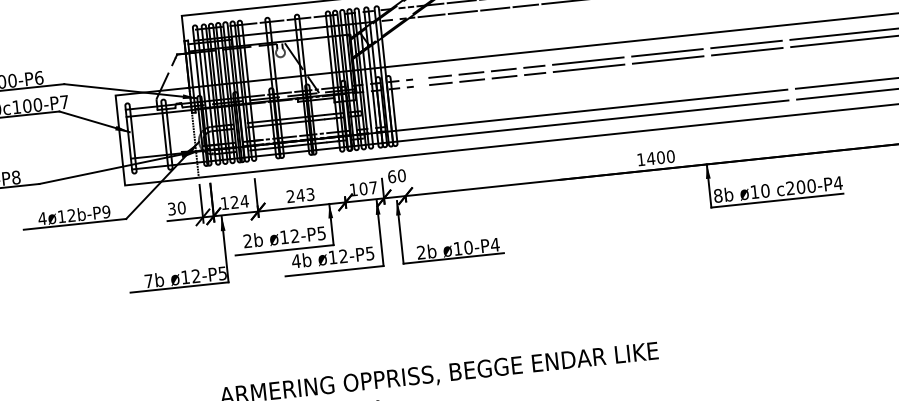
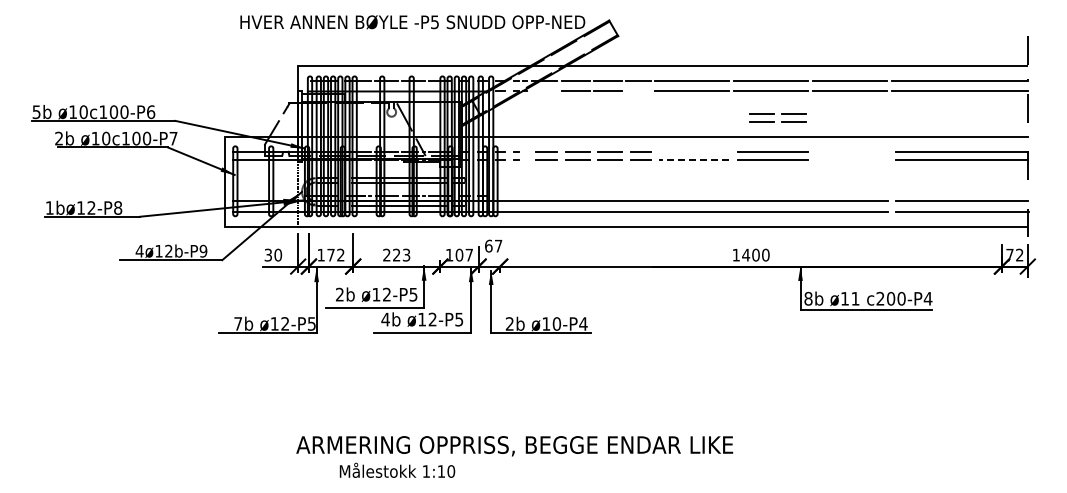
line: (525, 5) -> (638, 91), removed
line: (431, 15) -> (544, 91), removed
part: (668, 17) -> (777, 117), added
line: (745, 44) -> (851, 152), removed
line: (746, 51) -> (851, 159), removed
line: (588, 61) -> (694, 152), removed
line: (588, 68) -> (693, 159), solid -> dashed
text: (401, 175) -> (498, 245), 60 -> 67
text: (765, 190) -> (855, 298), ø10 -> ø11
text: (300, 194) -> (396, 254), 243 -> 223
text: (239, 201) -> (335, 254), 124 -> 172

